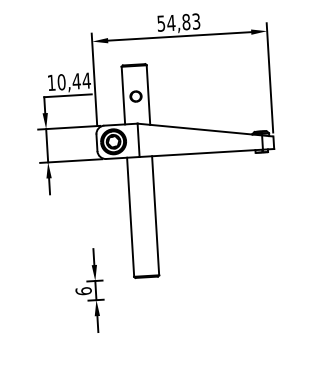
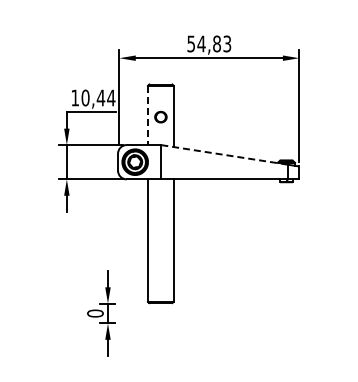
line: (123, 95) -> (148, 115), solid -> dashed
line: (199, 129) -> (223, 154), solid -> dashed
text: (83, 291) -> (95, 313), 6 -> 0

